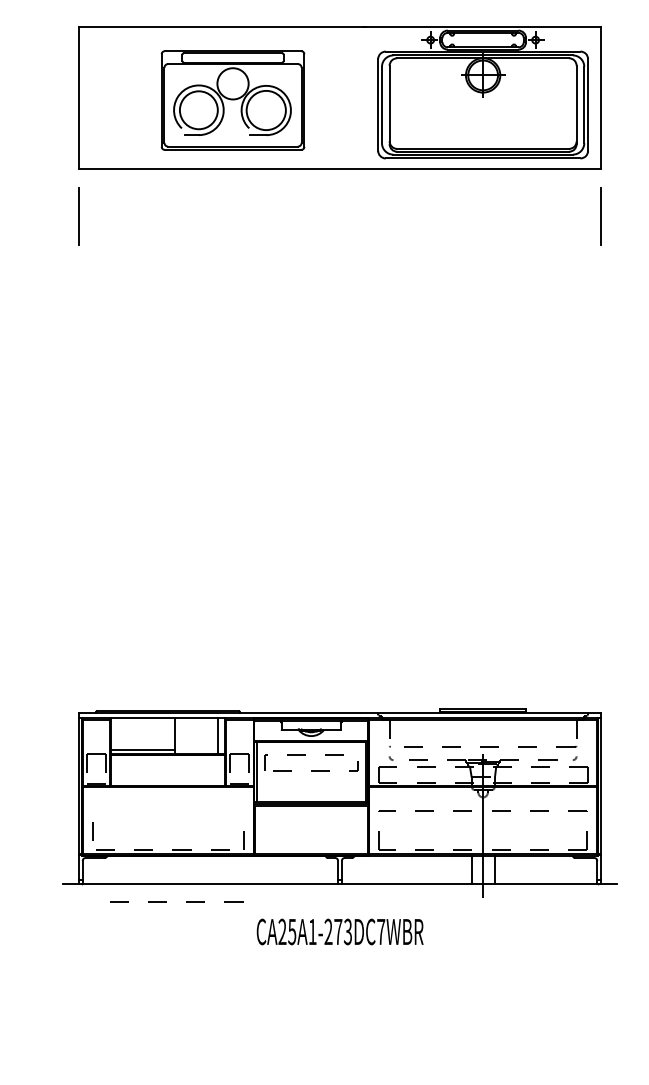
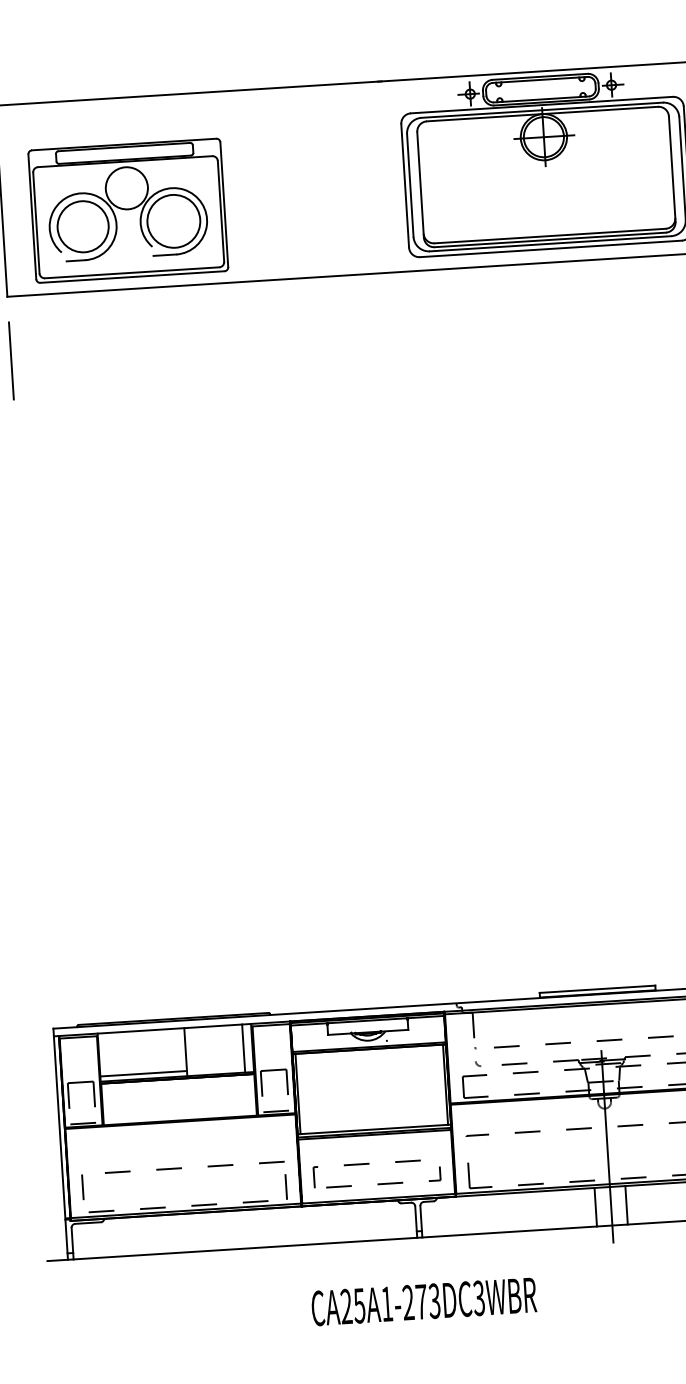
part: (232, 100) -> (127, 210), moved
part: (311, 770) -> (377, 1183), moved
line: (166, 901) -> (181, 1167), moved
text: (381, 931) -> (479, 1297), CA25A1-273DC7WBR -> CA25A1-273DC3WBR

